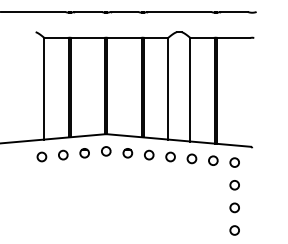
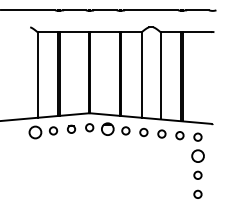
part: (127, 153) -> (107, 129), size x1.6
circle: (41, 156) -> (35, 132), size x1.6
circle: (234, 185) -> (197, 156), size x1.6

